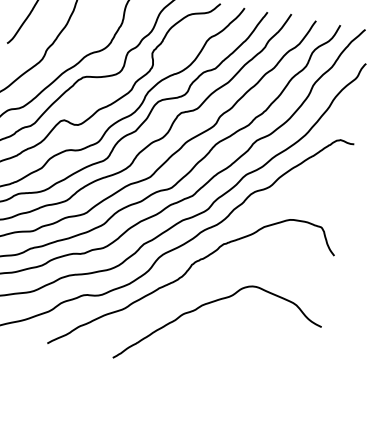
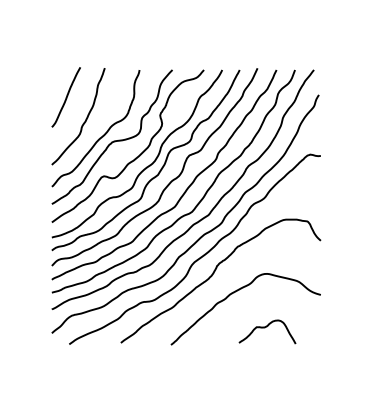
curve: (241, 358) -> (265, 328), added

